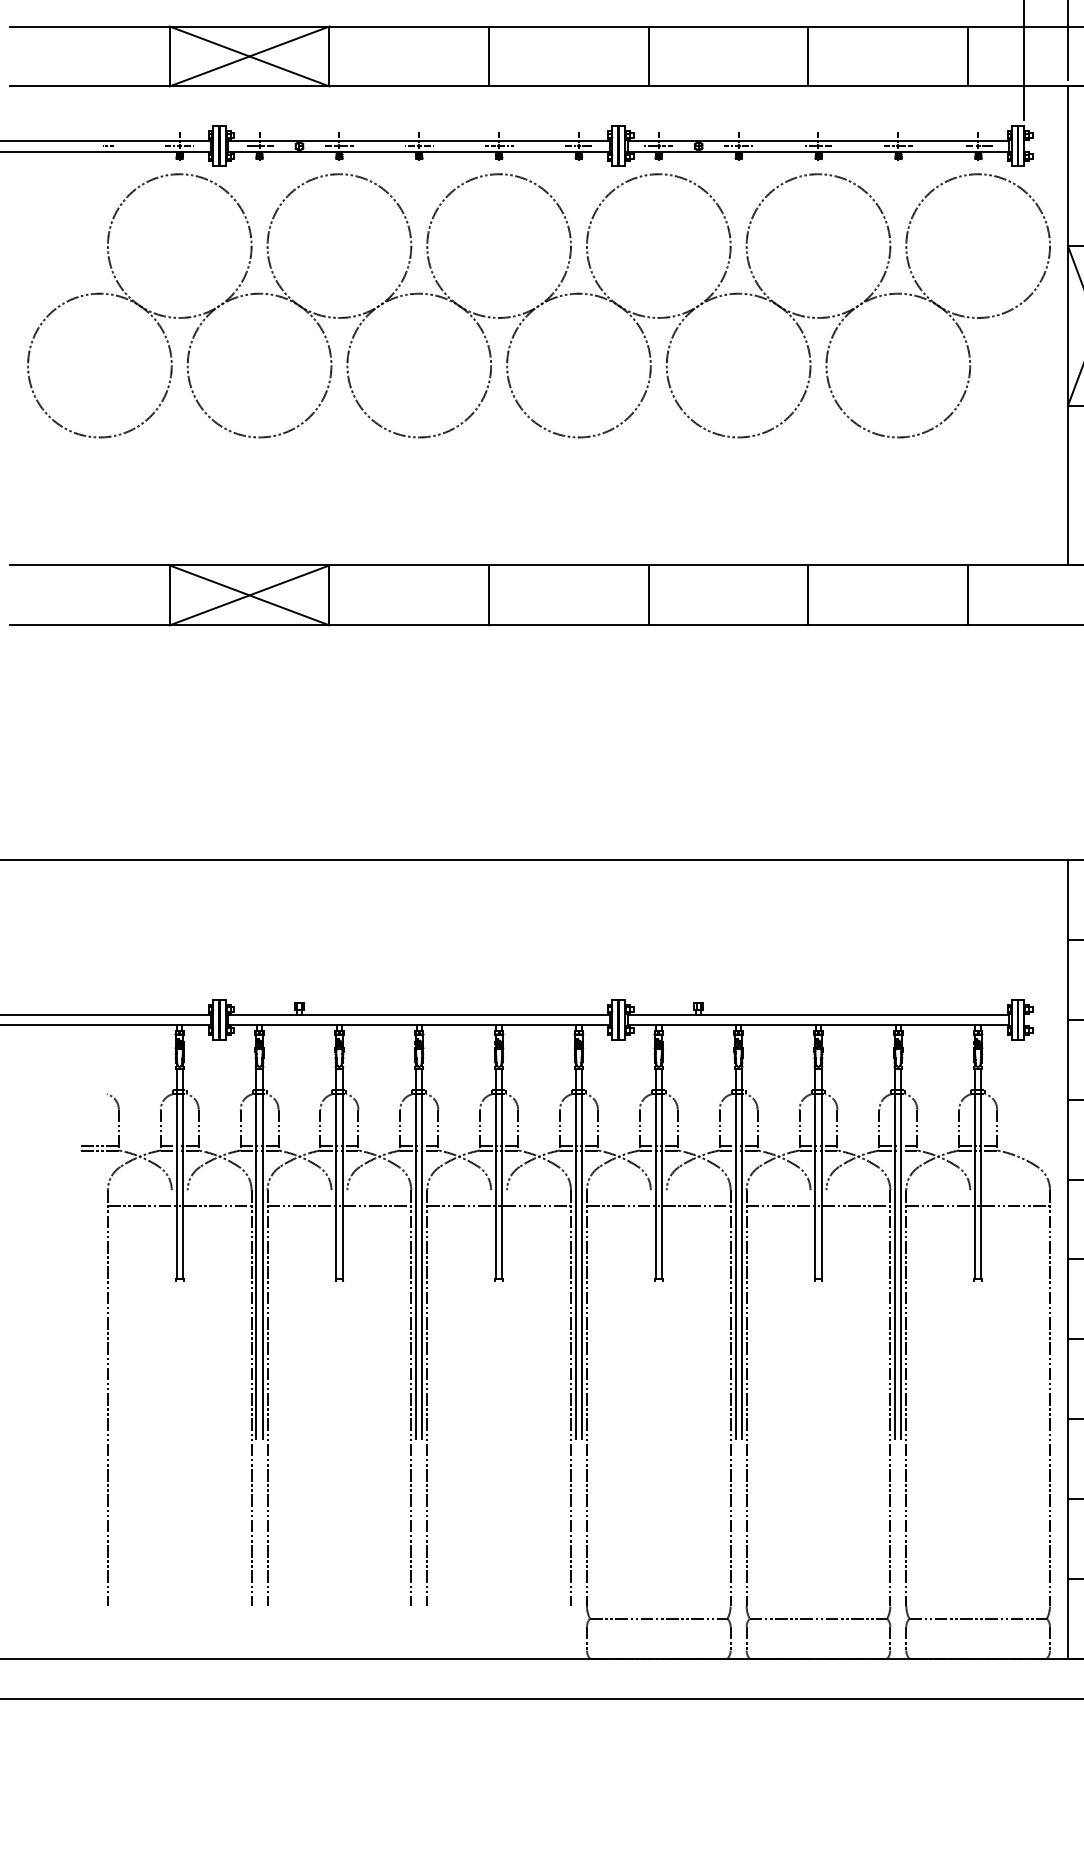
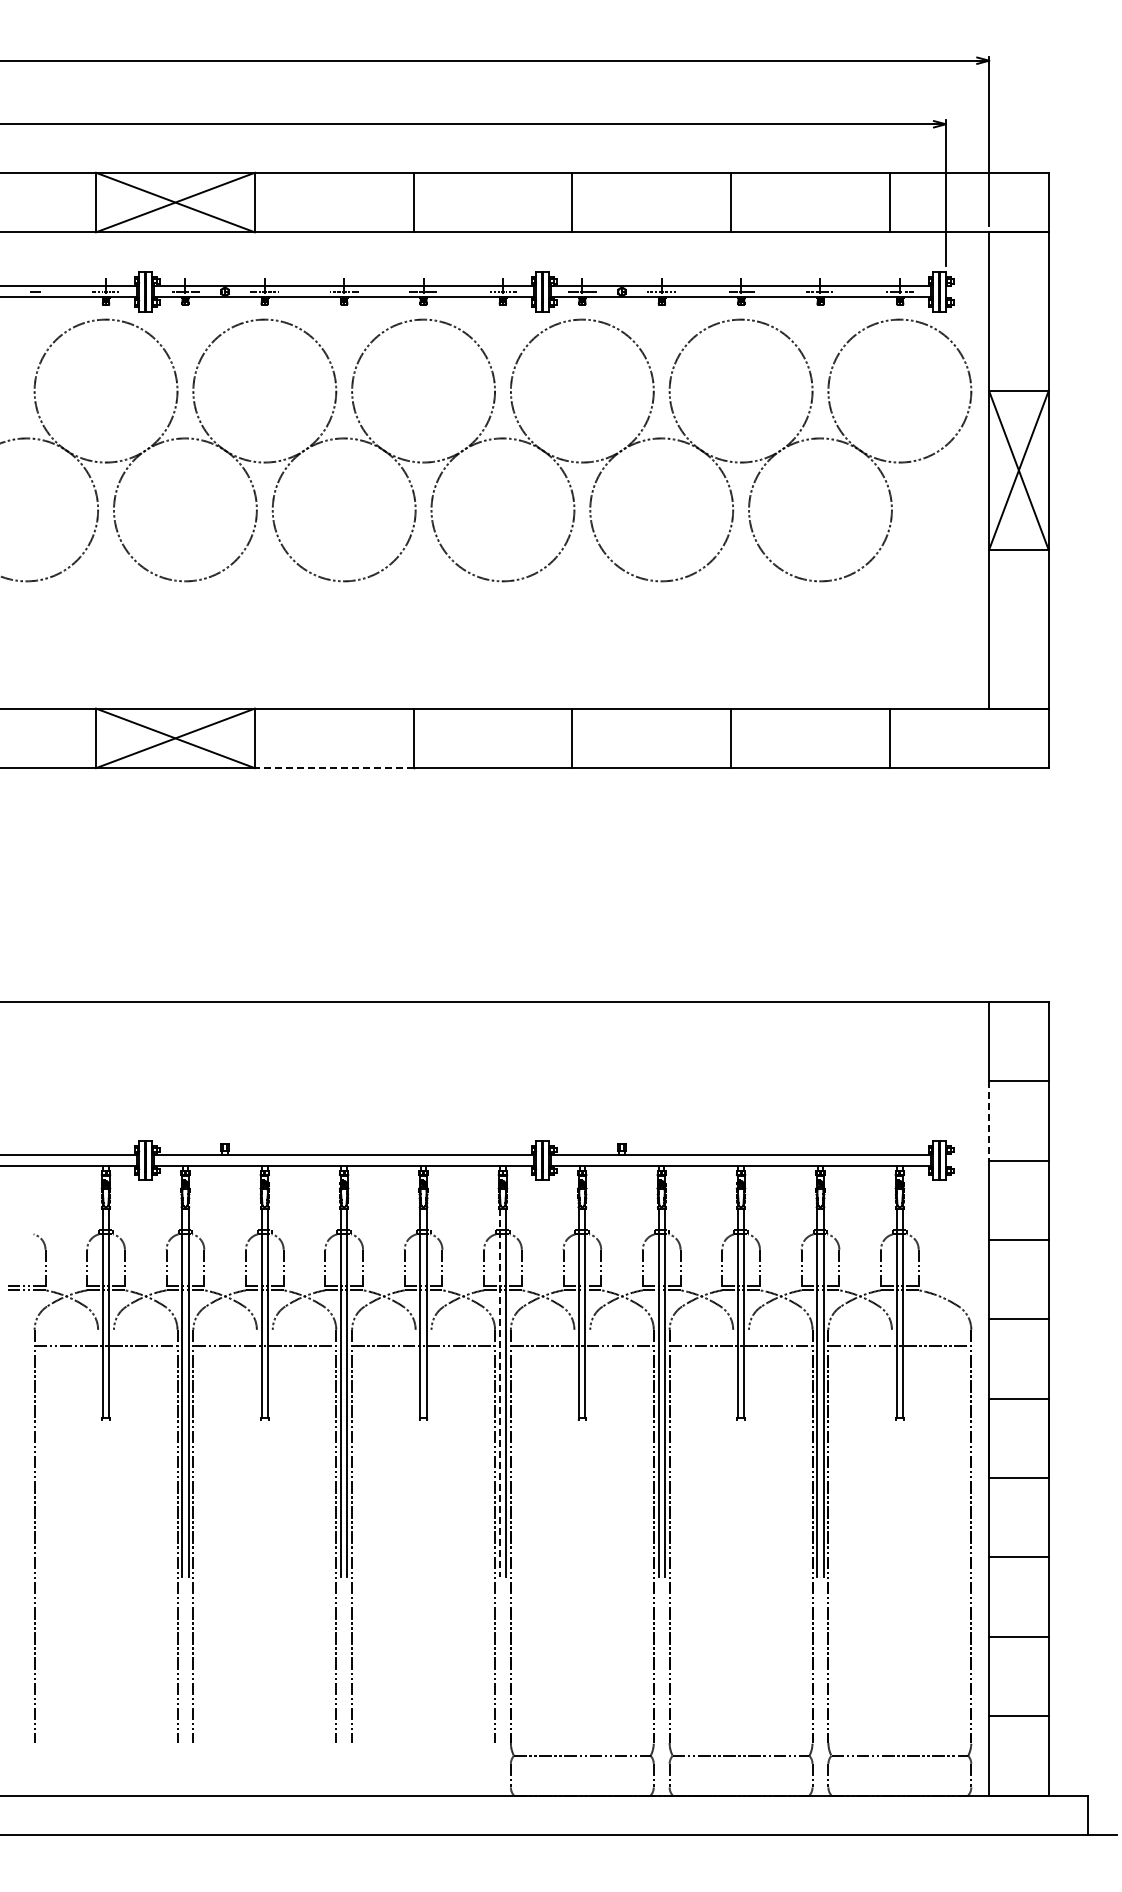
line: (408, 625) -> (333, 768), solid -> dashed
line: (1068, 979) -> (989, 1120), solid -> dashed
line: (575, 1253) -> (499, 1392), solid -> dashed

